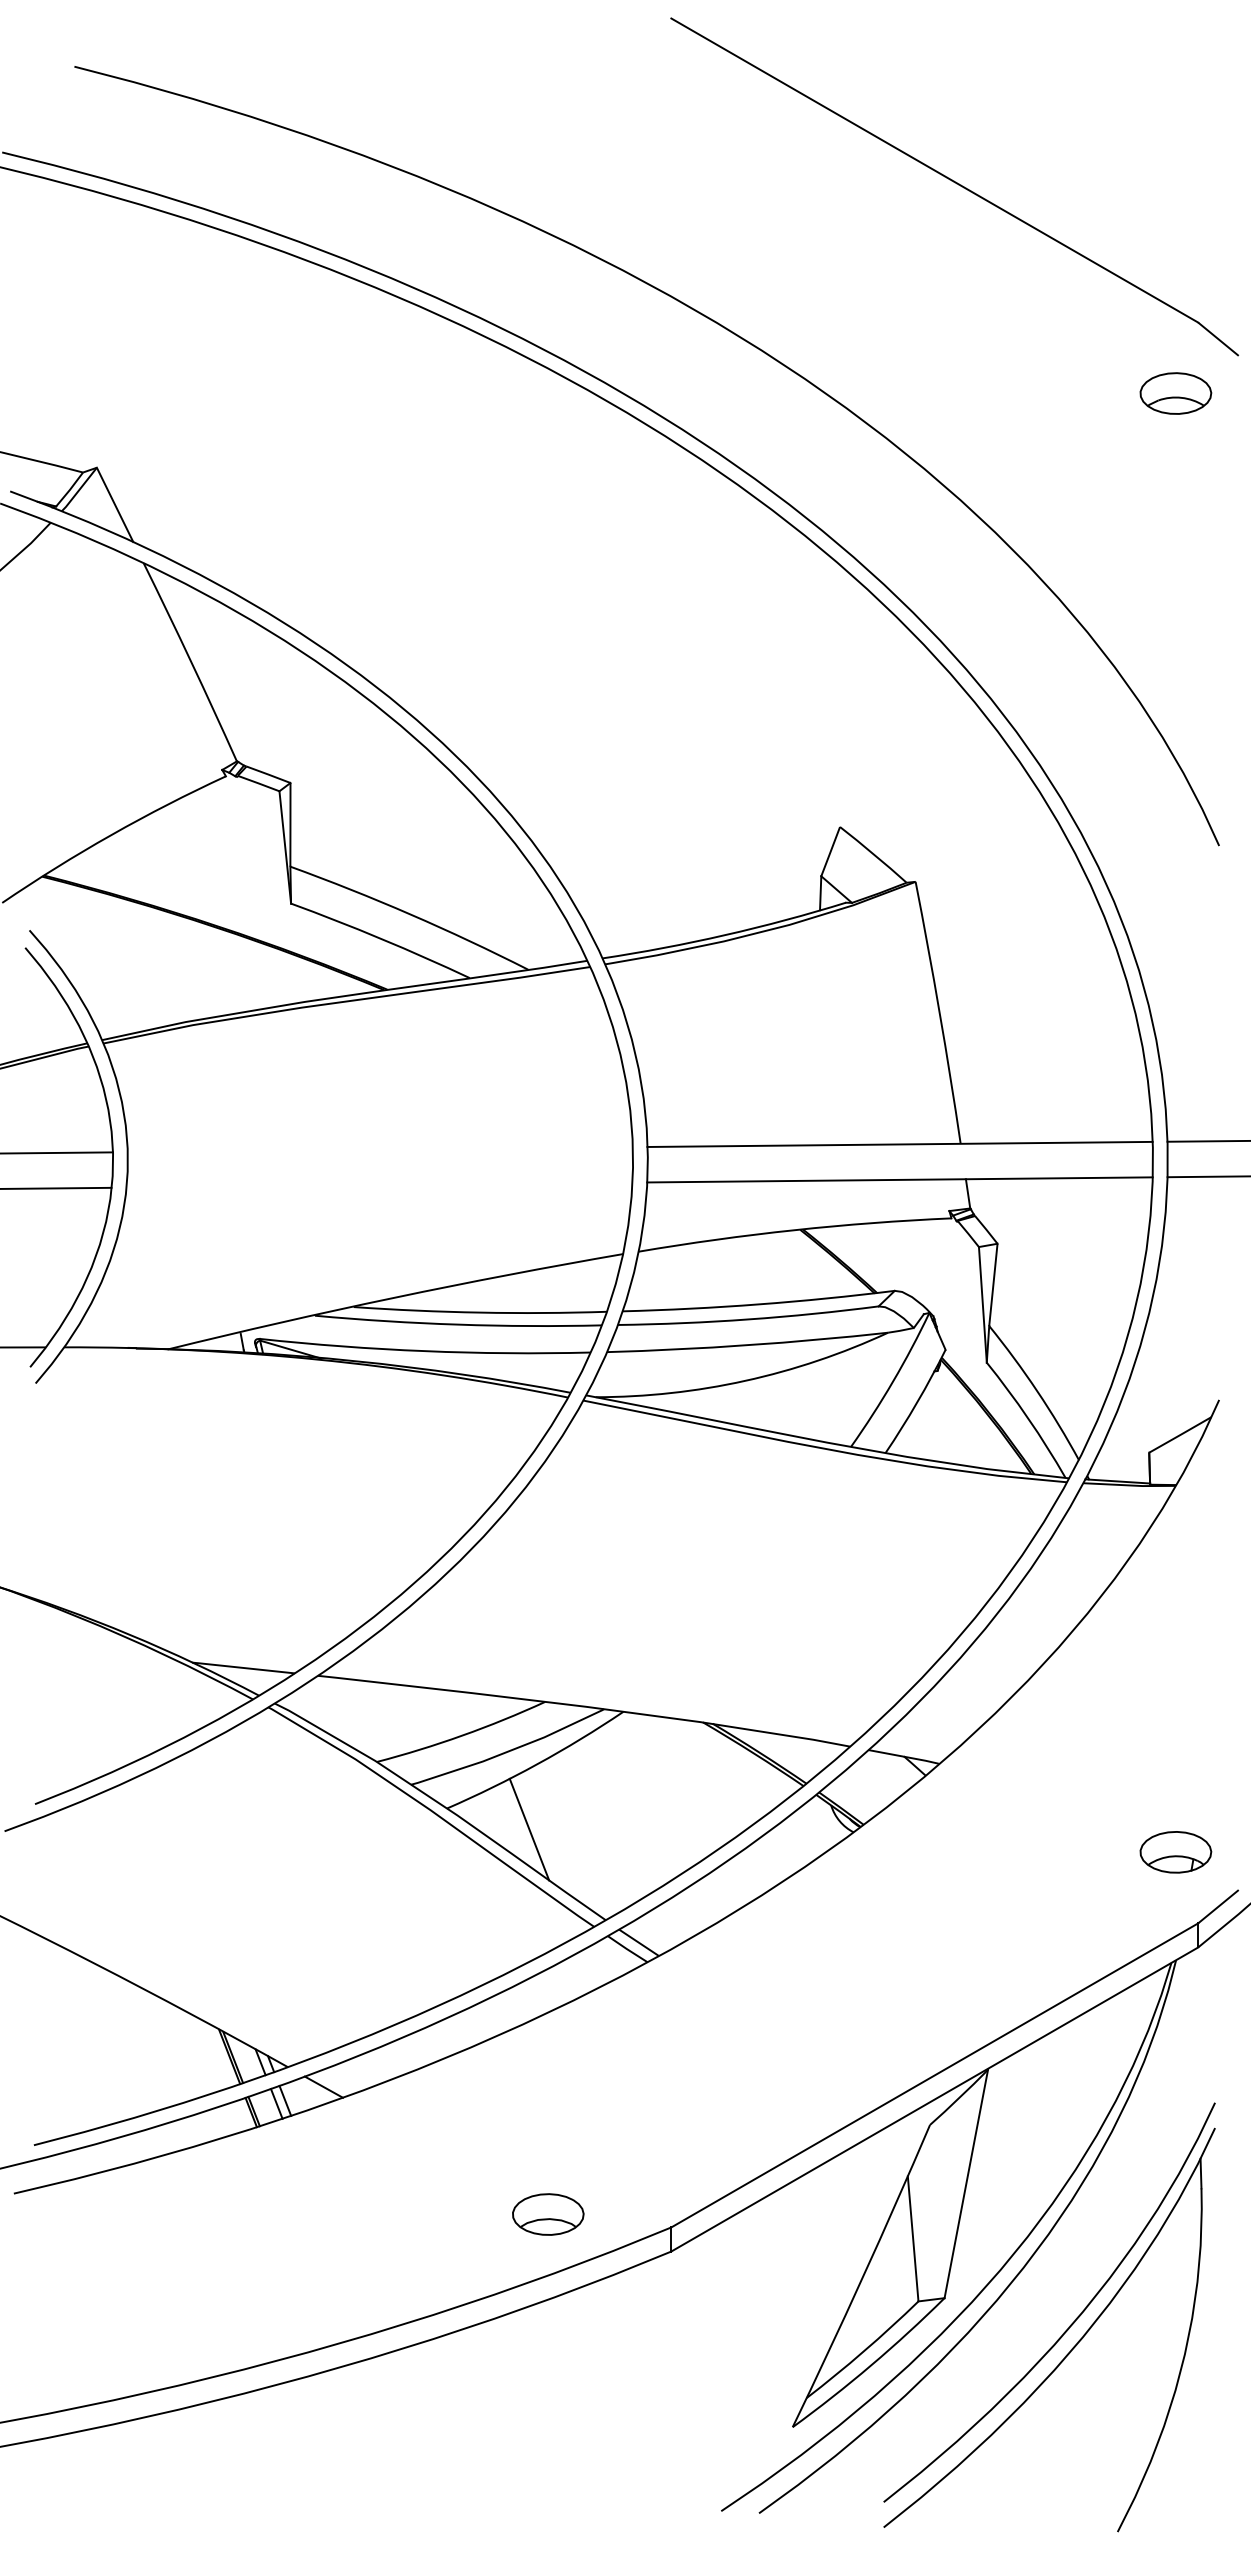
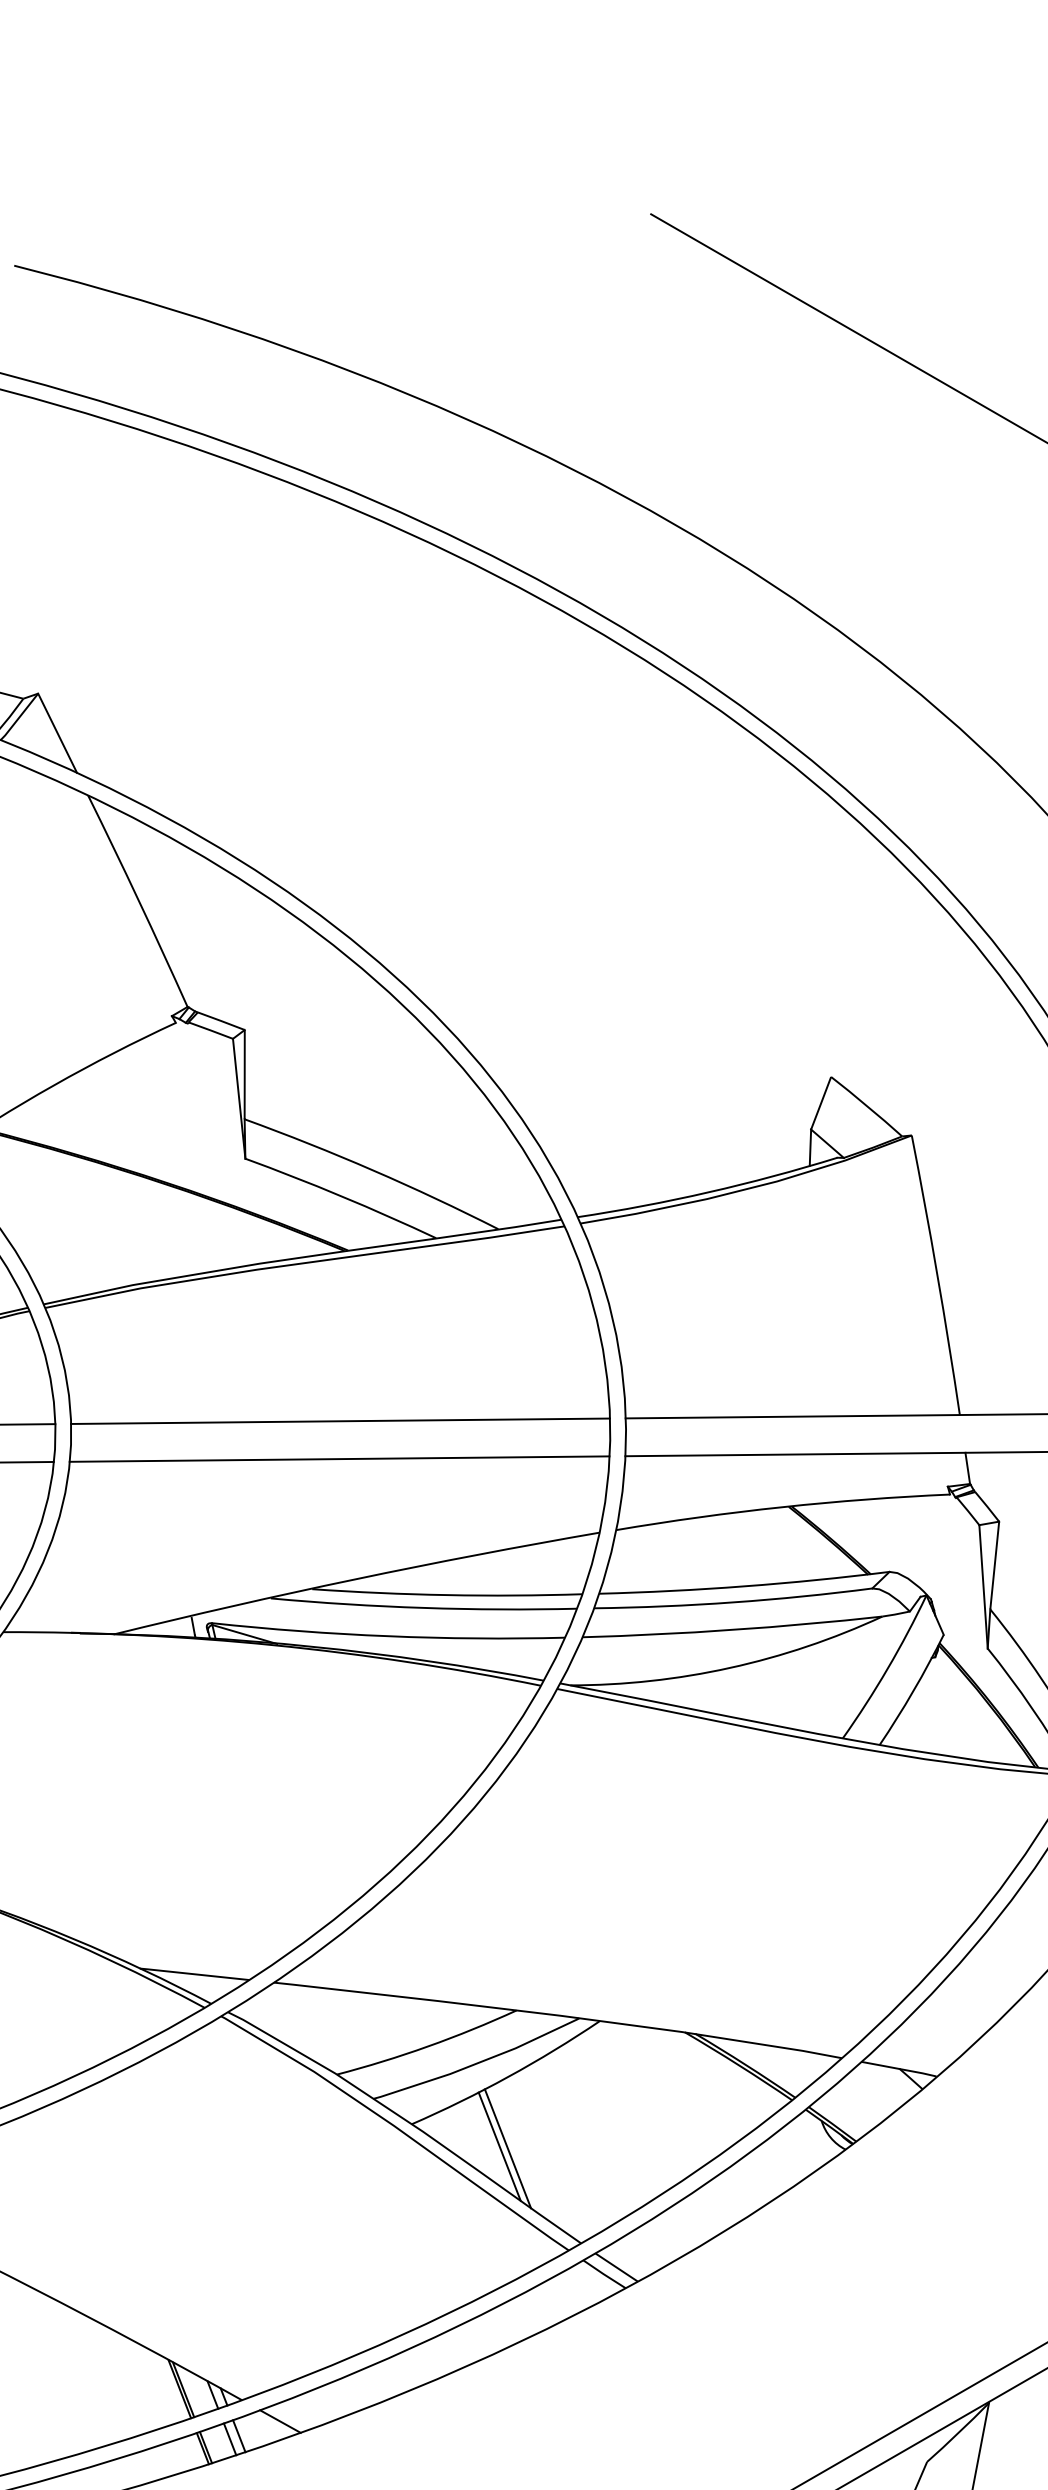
line: (379, 1149) -> (339, 1421), added
line: (379, 1184) -> (339, 1458), added
line: (536, 1831) -> (507, 2148), added

